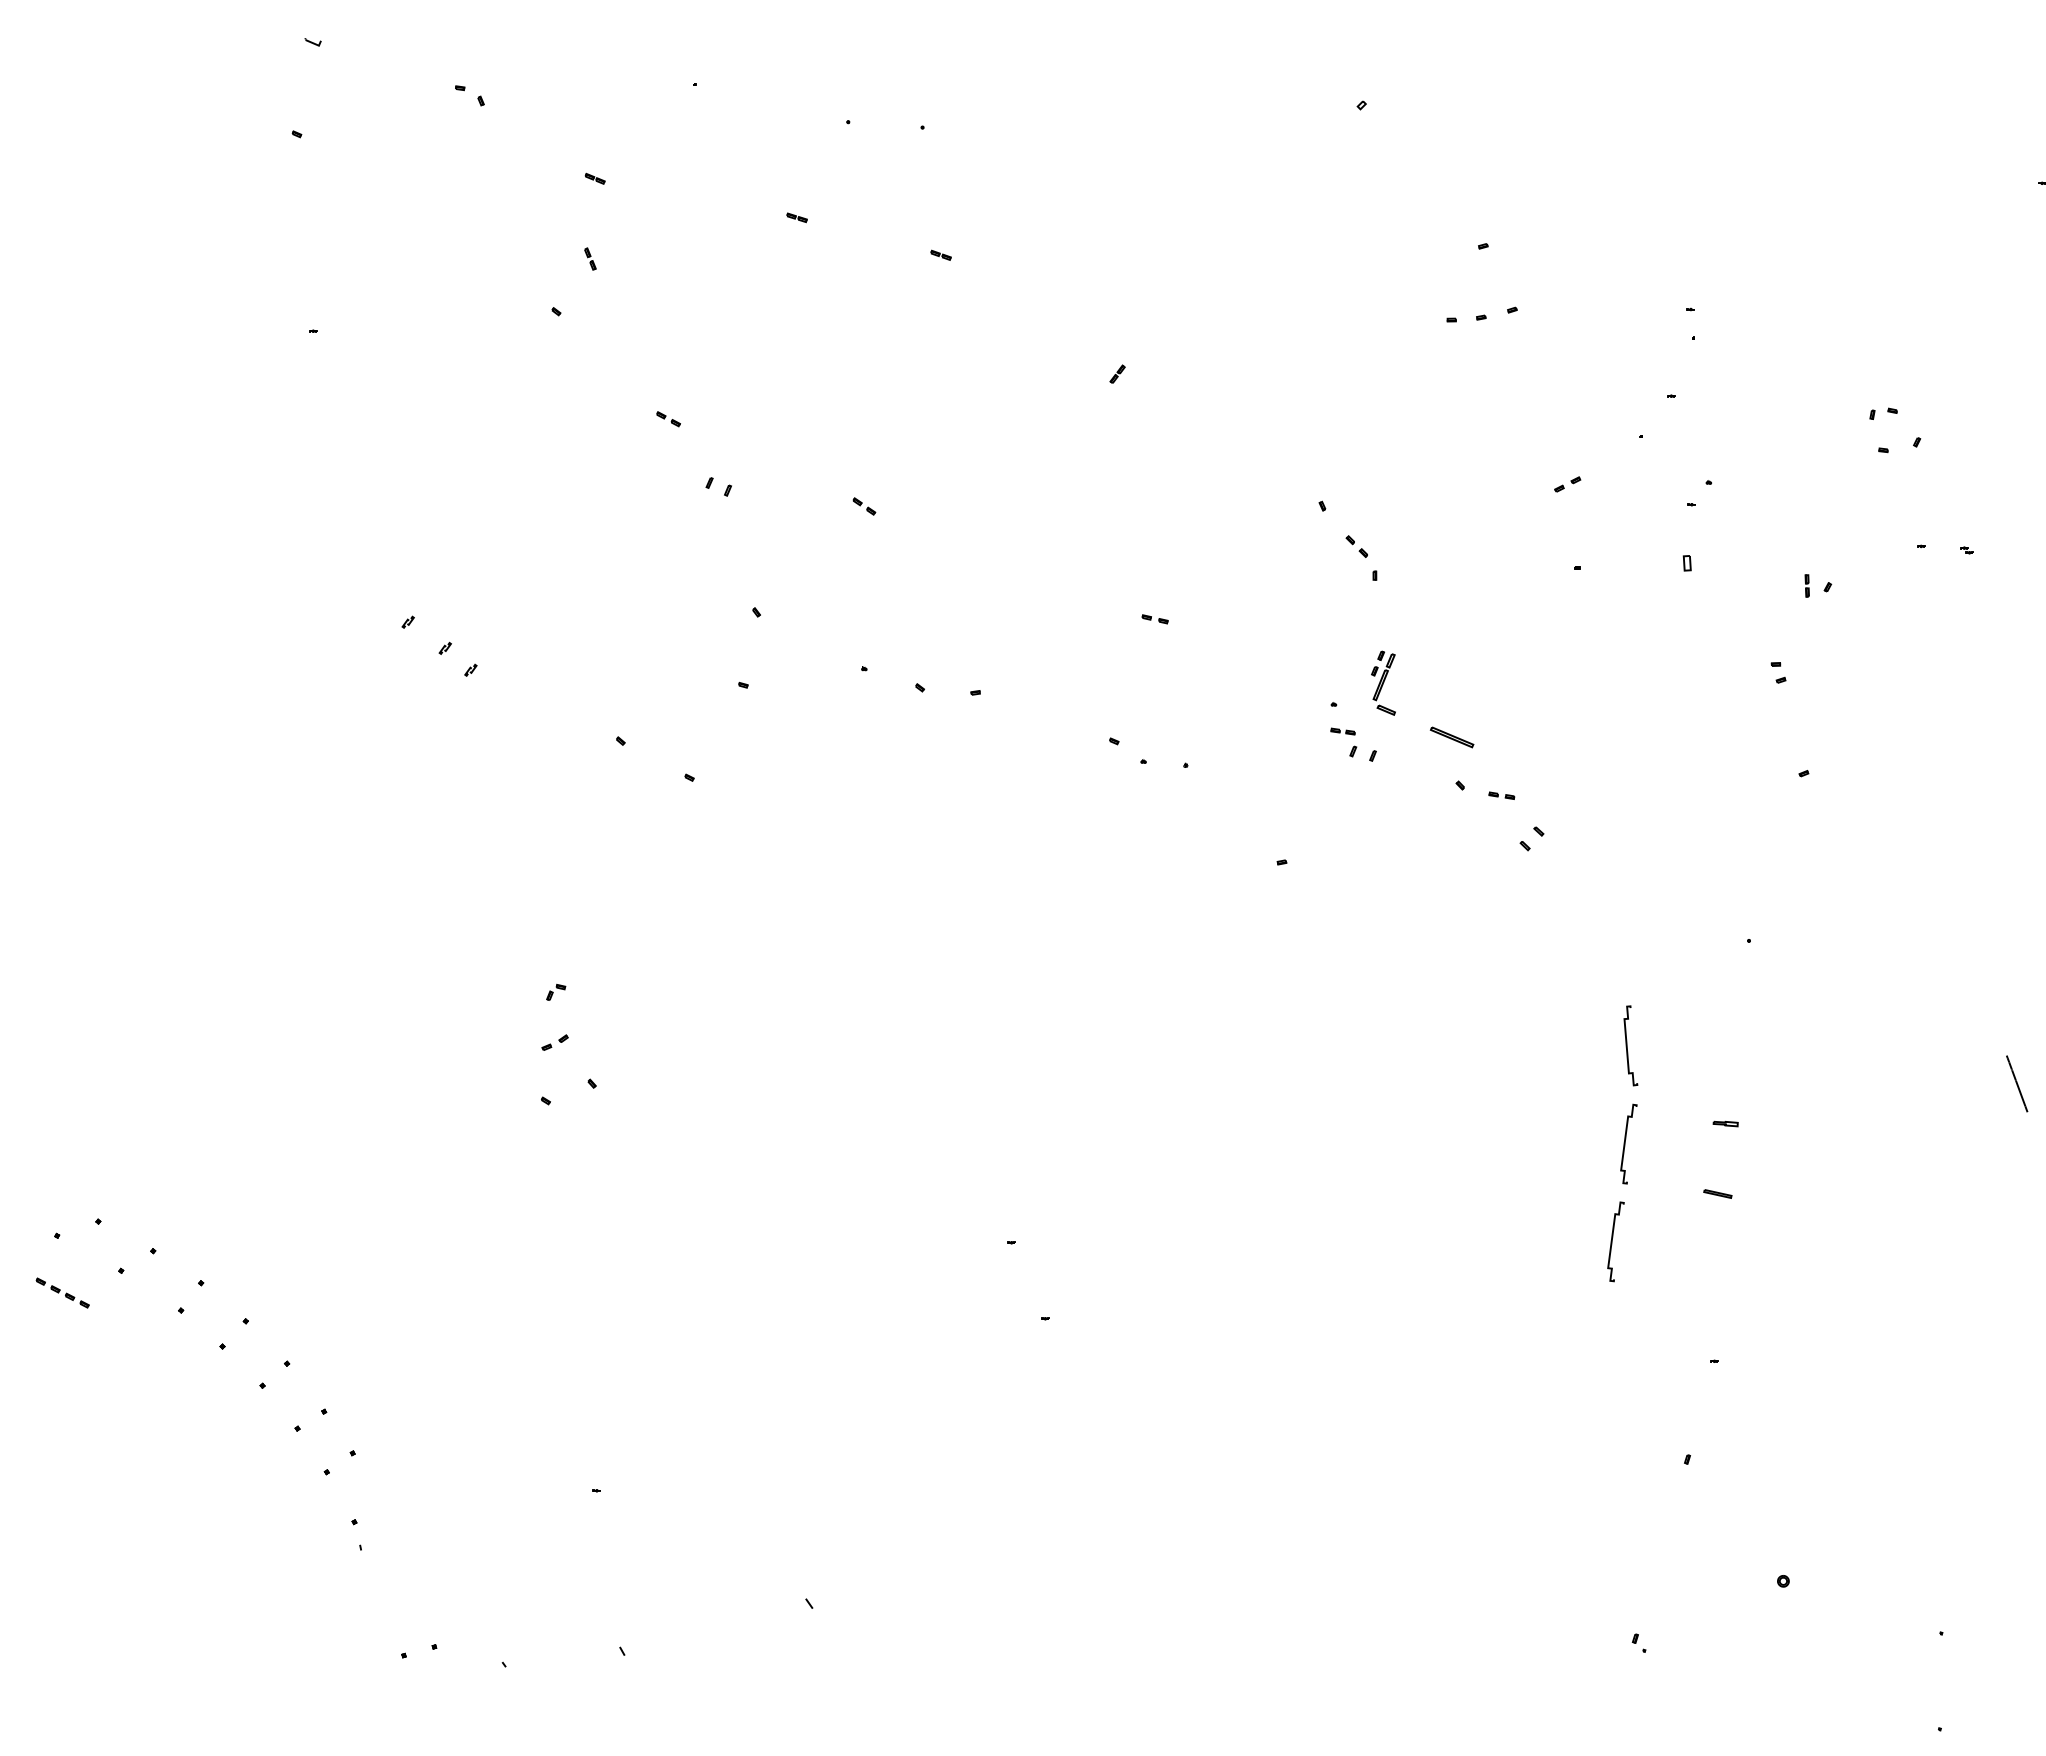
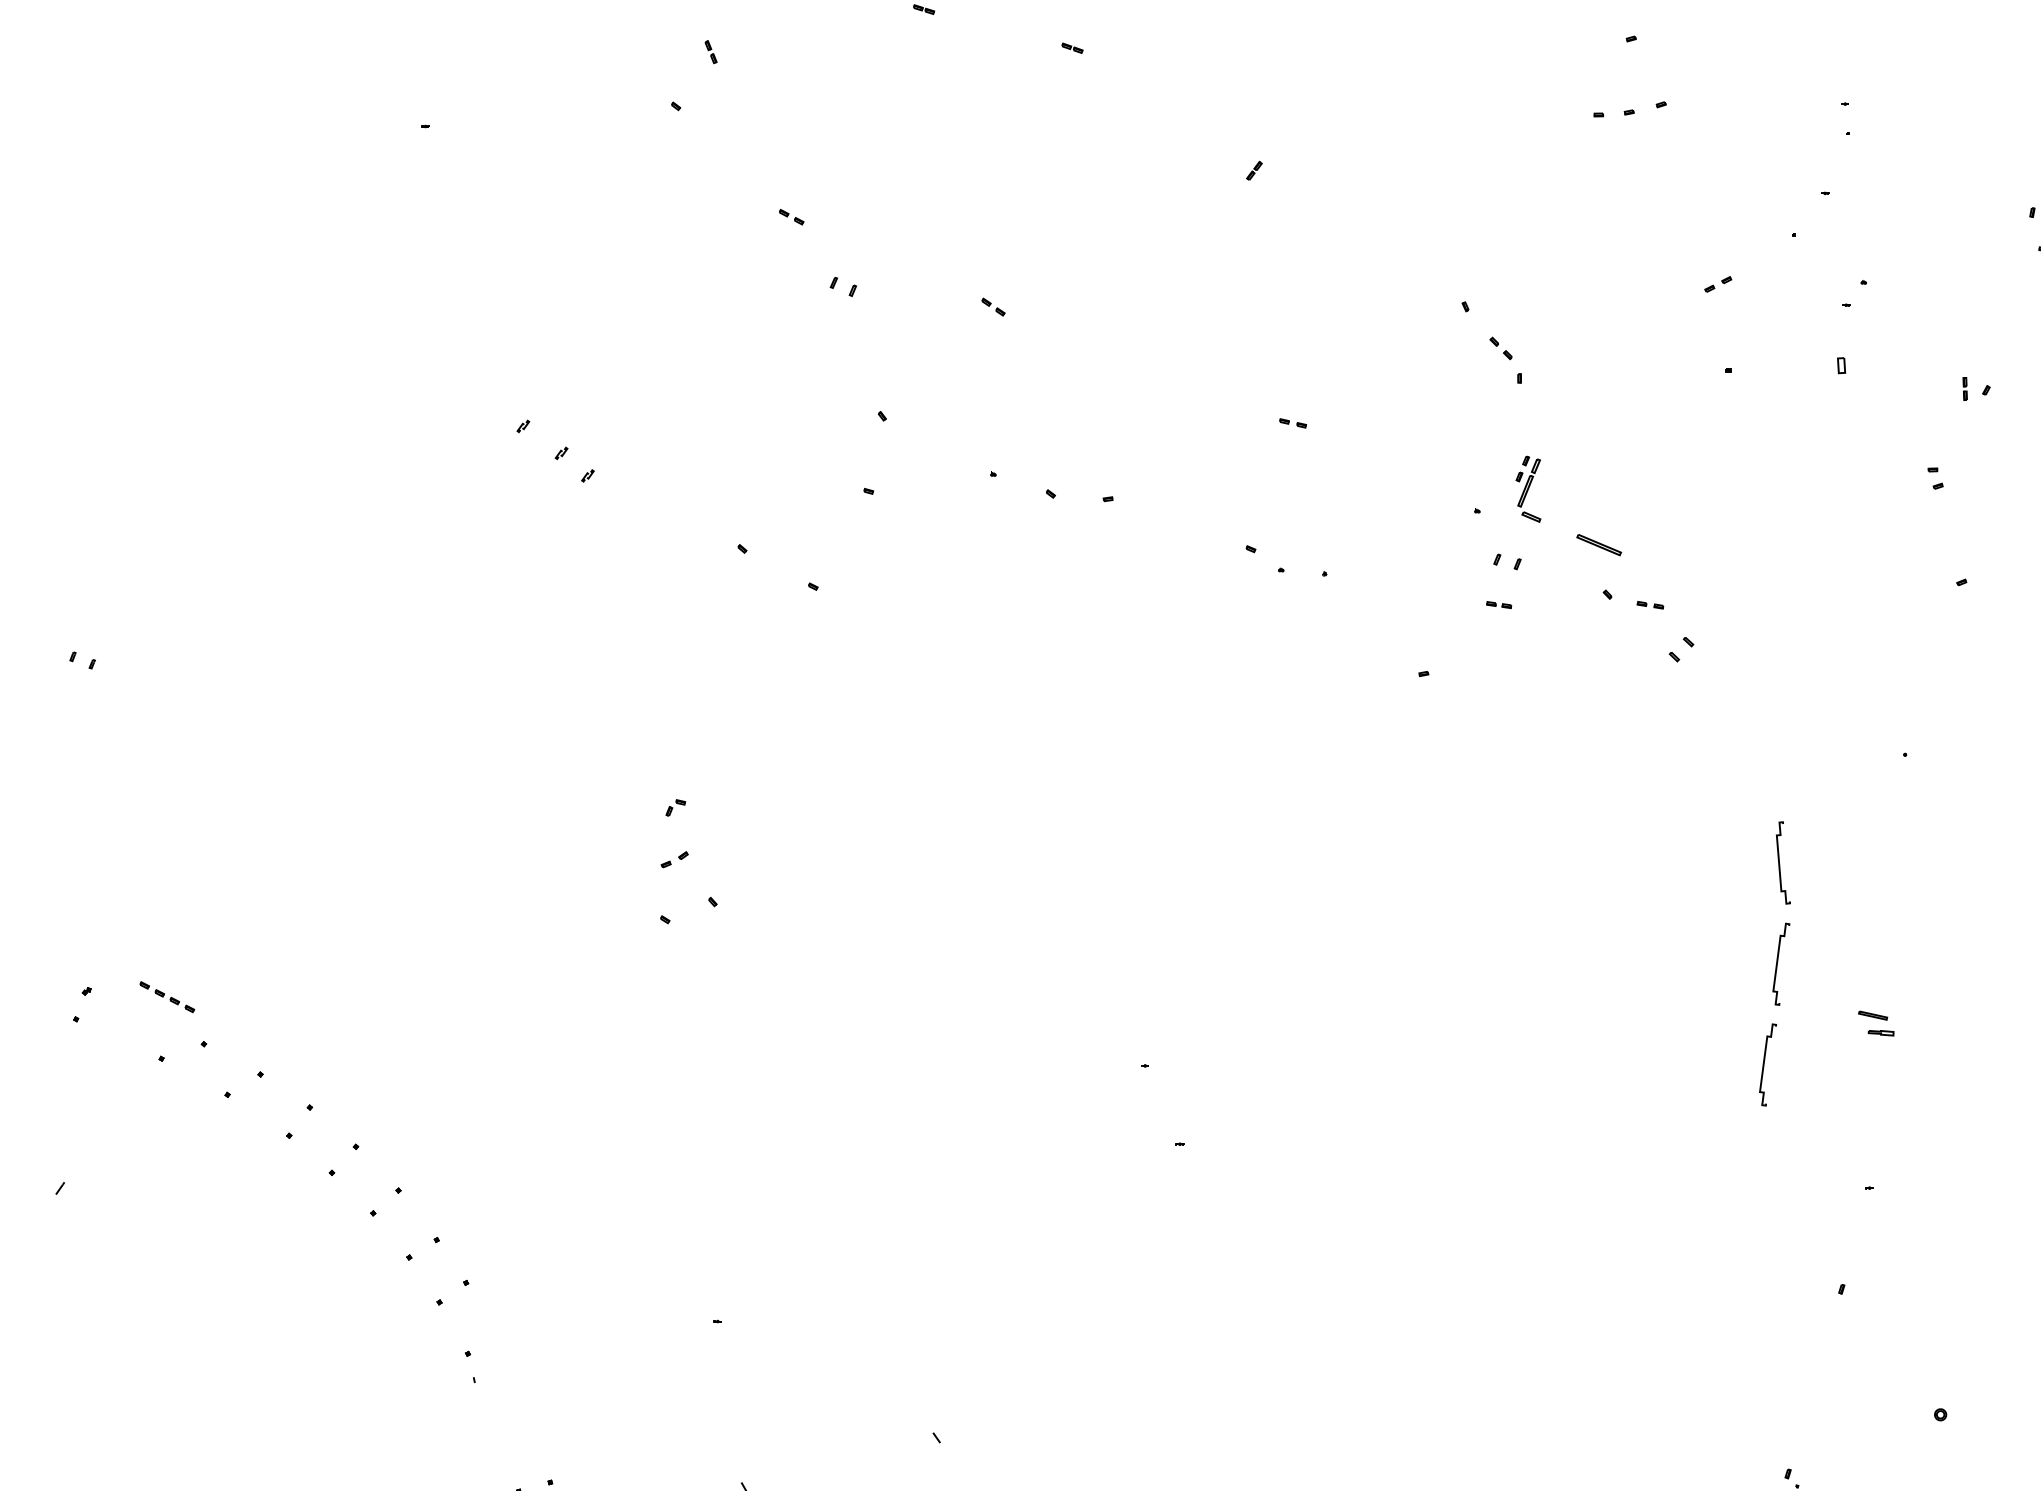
part: (1342, 731) -> (1498, 604), moved
part: (1725, 1123) -> (1880, 1032), moved
part: (62, 1292) -> (167, 996), moved

